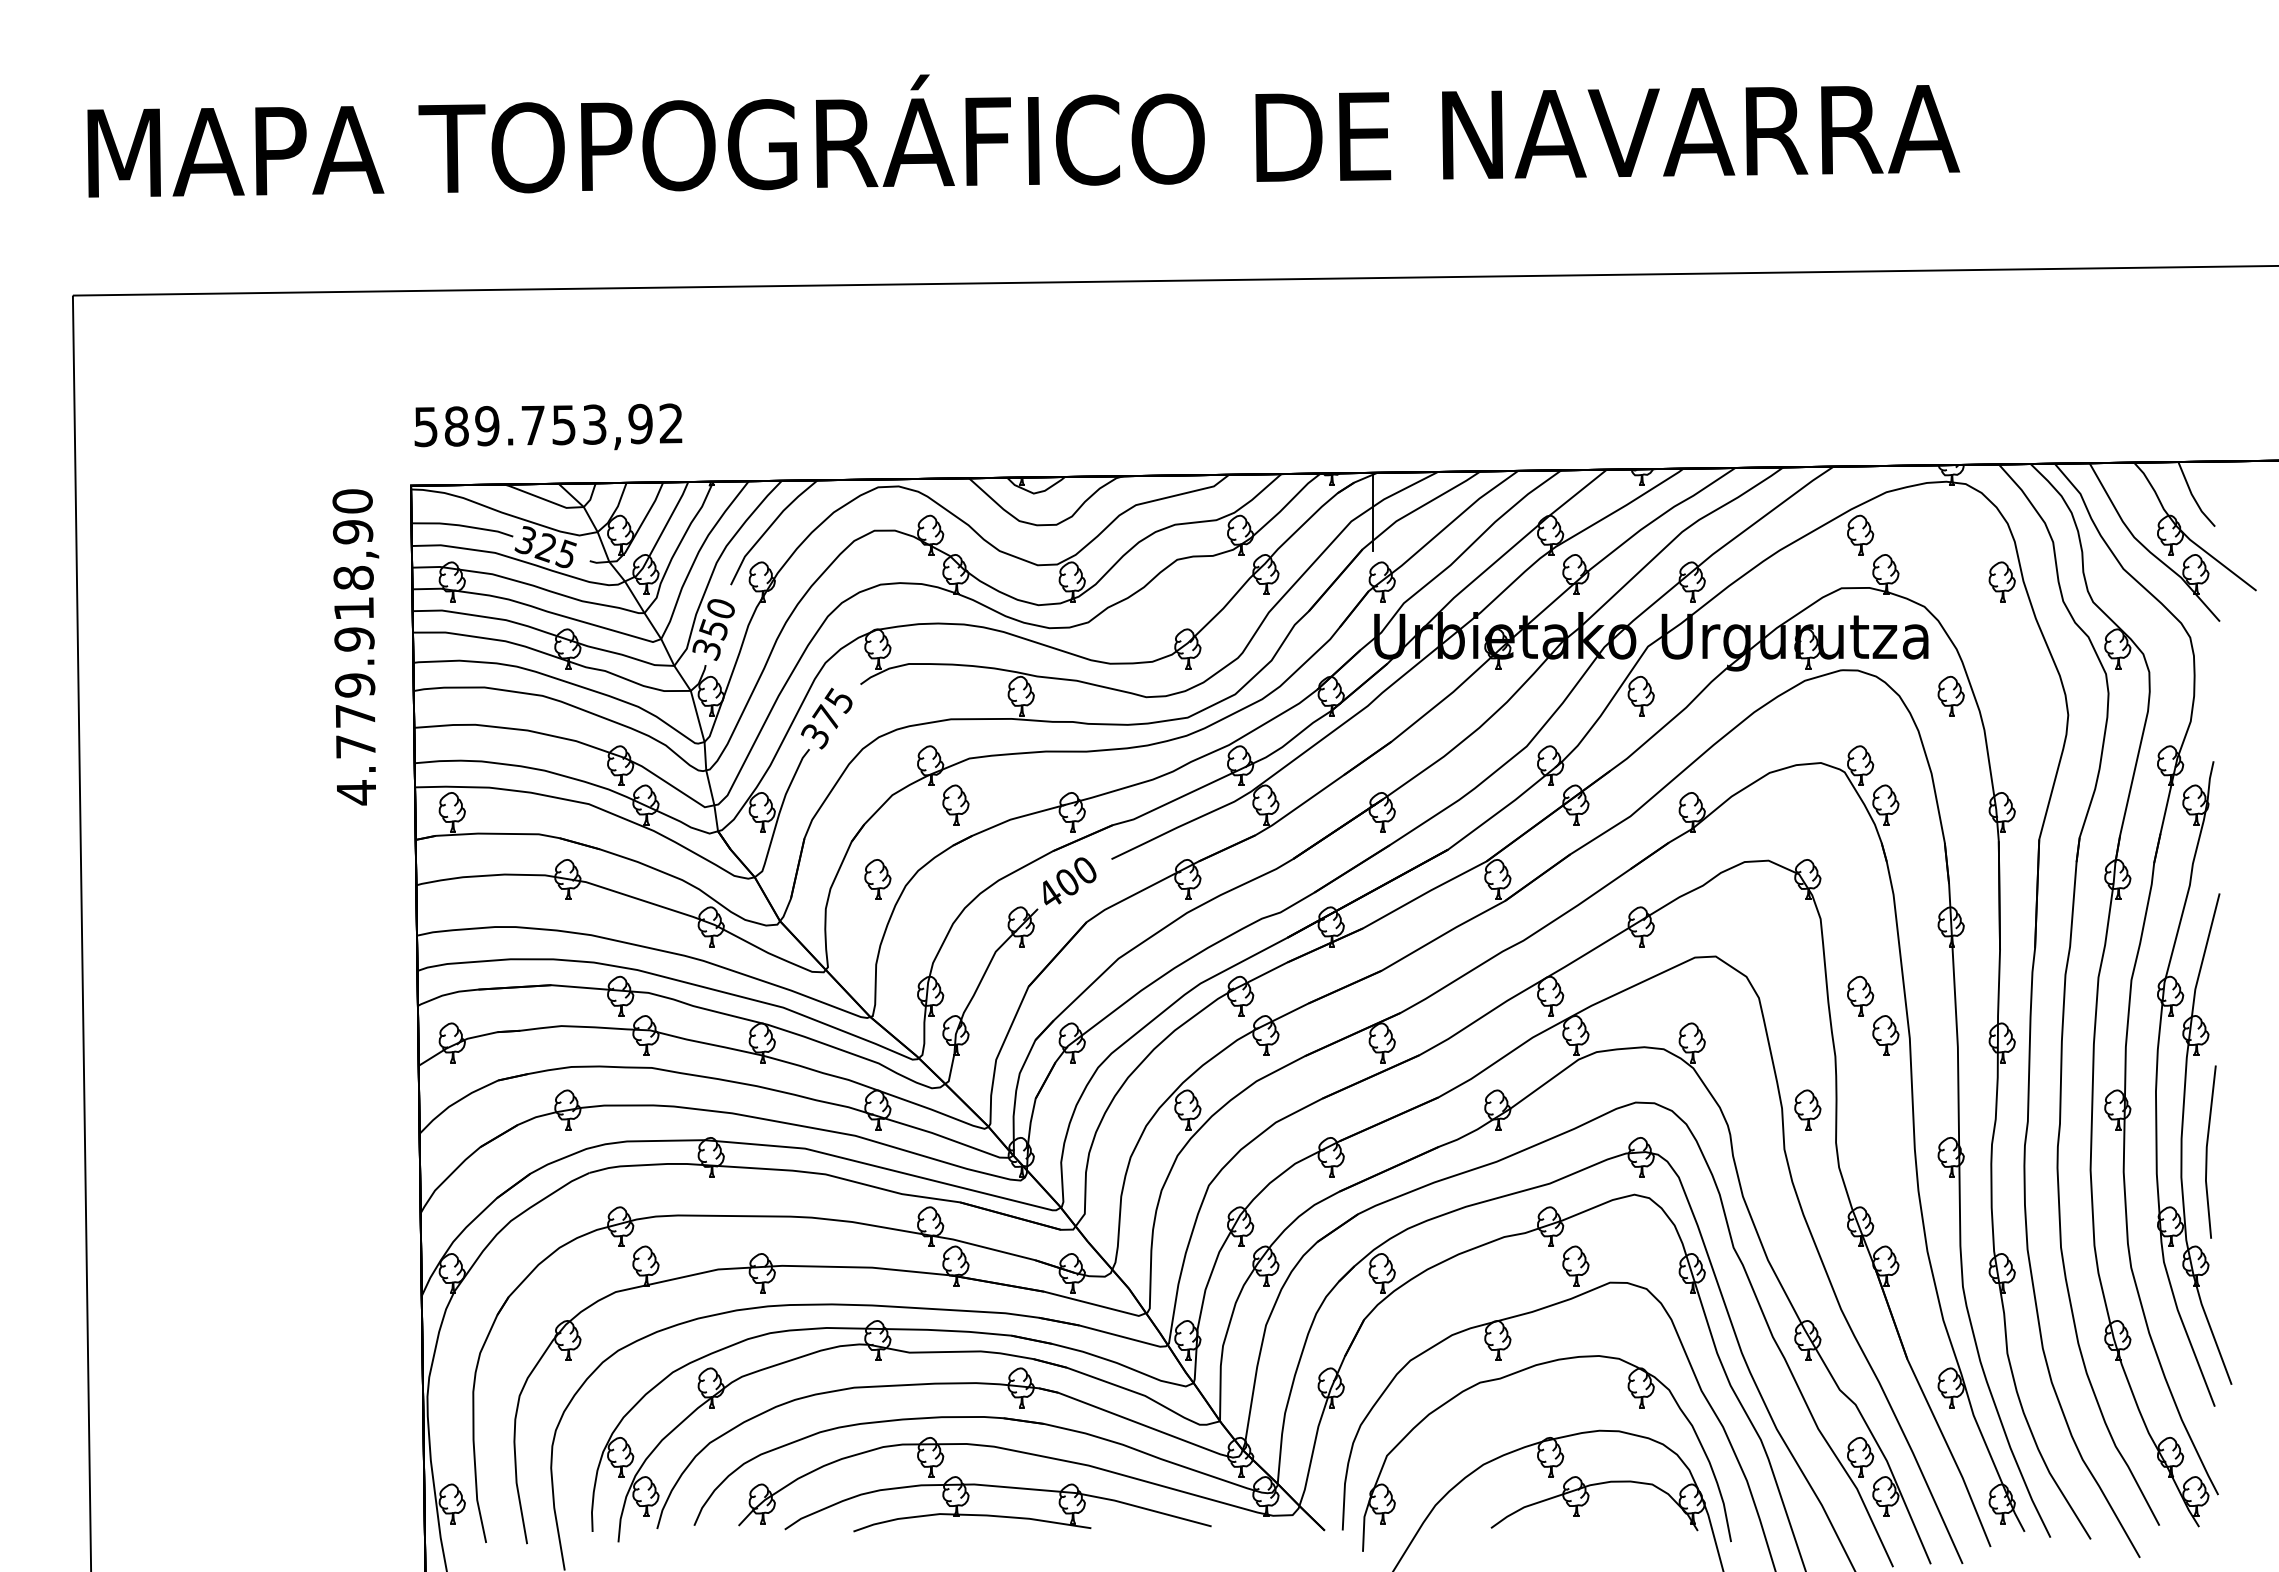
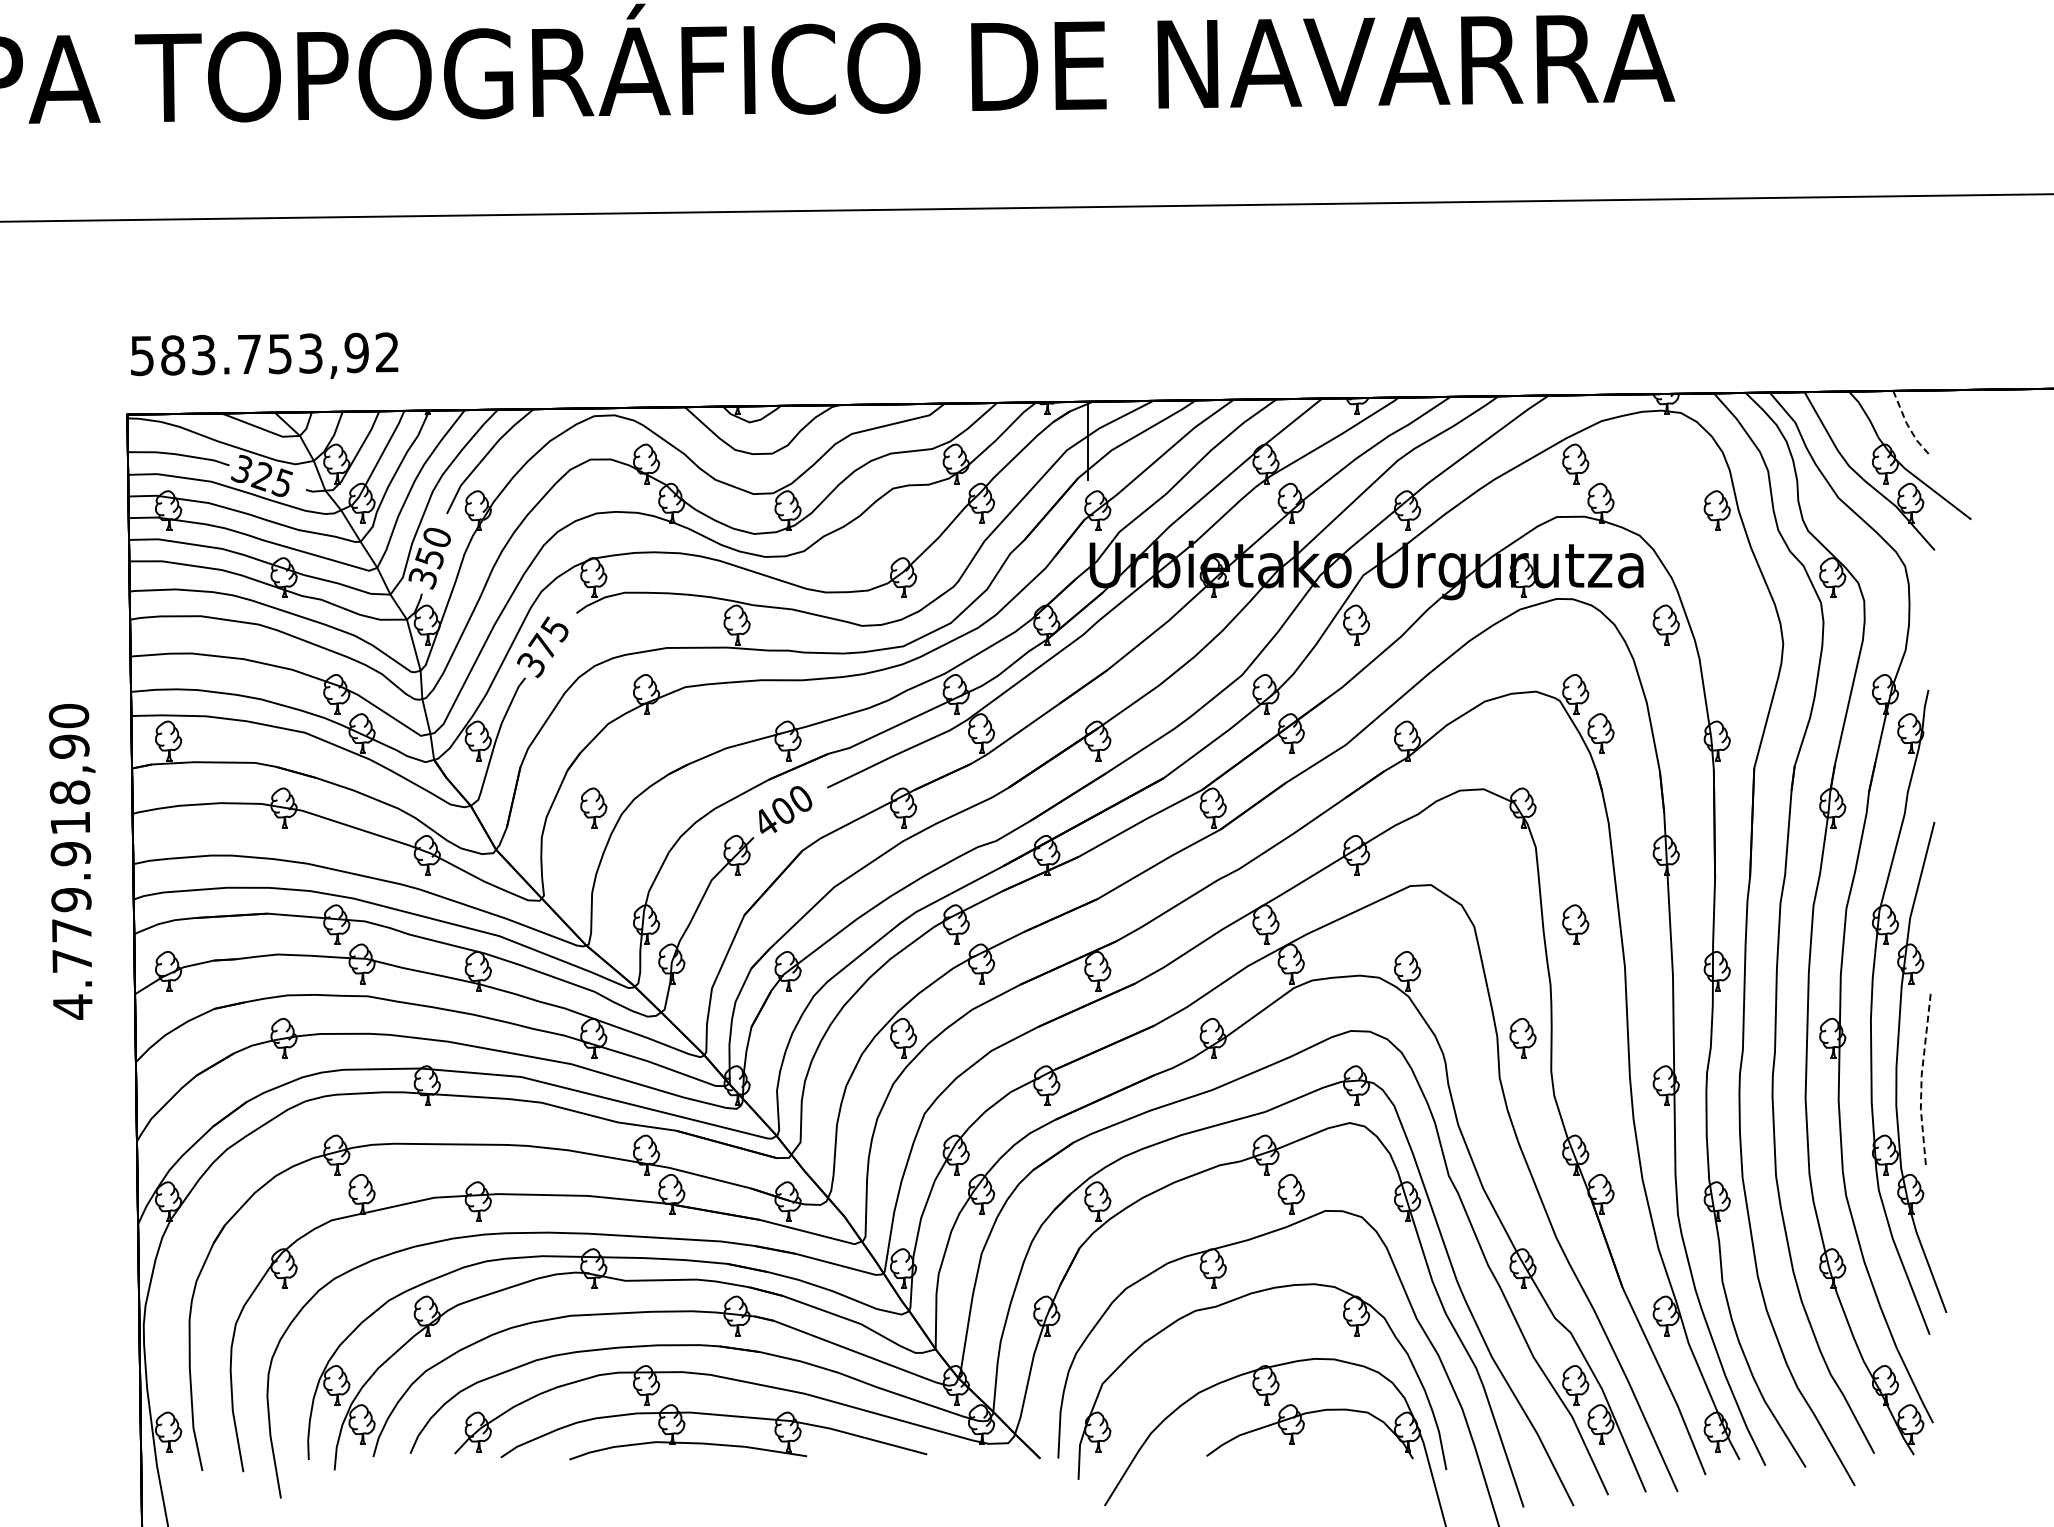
text: (487, 426) -> (203, 355), 589.753,92 -> 583.753,92
line: (2193, 496) -> (1908, 425), solid -> dashed
text: (355, 647) -> (71, 862), moved
part: (955, 804) -> (671, 733), removed
part: (1885, 1035) -> (1600, 963), removed
line: (2206, 1152) -> (1921, 1080), solid -> dashed

